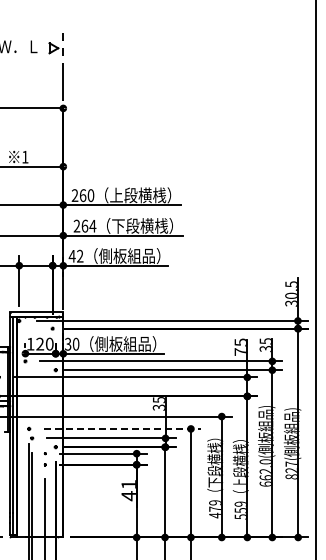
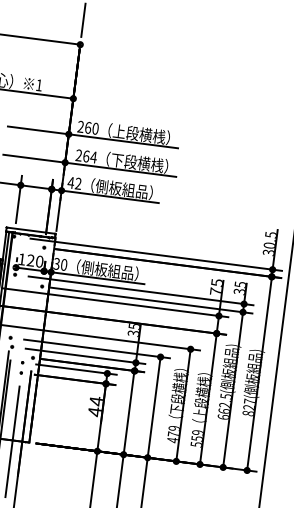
line: (122, 428) -> (97, 348), dashed -> solid
text: (264, 461) -> (224, 396), 662.0( -> 662.5(
text: (128, 484) -> (96, 401), 41 -> 44

